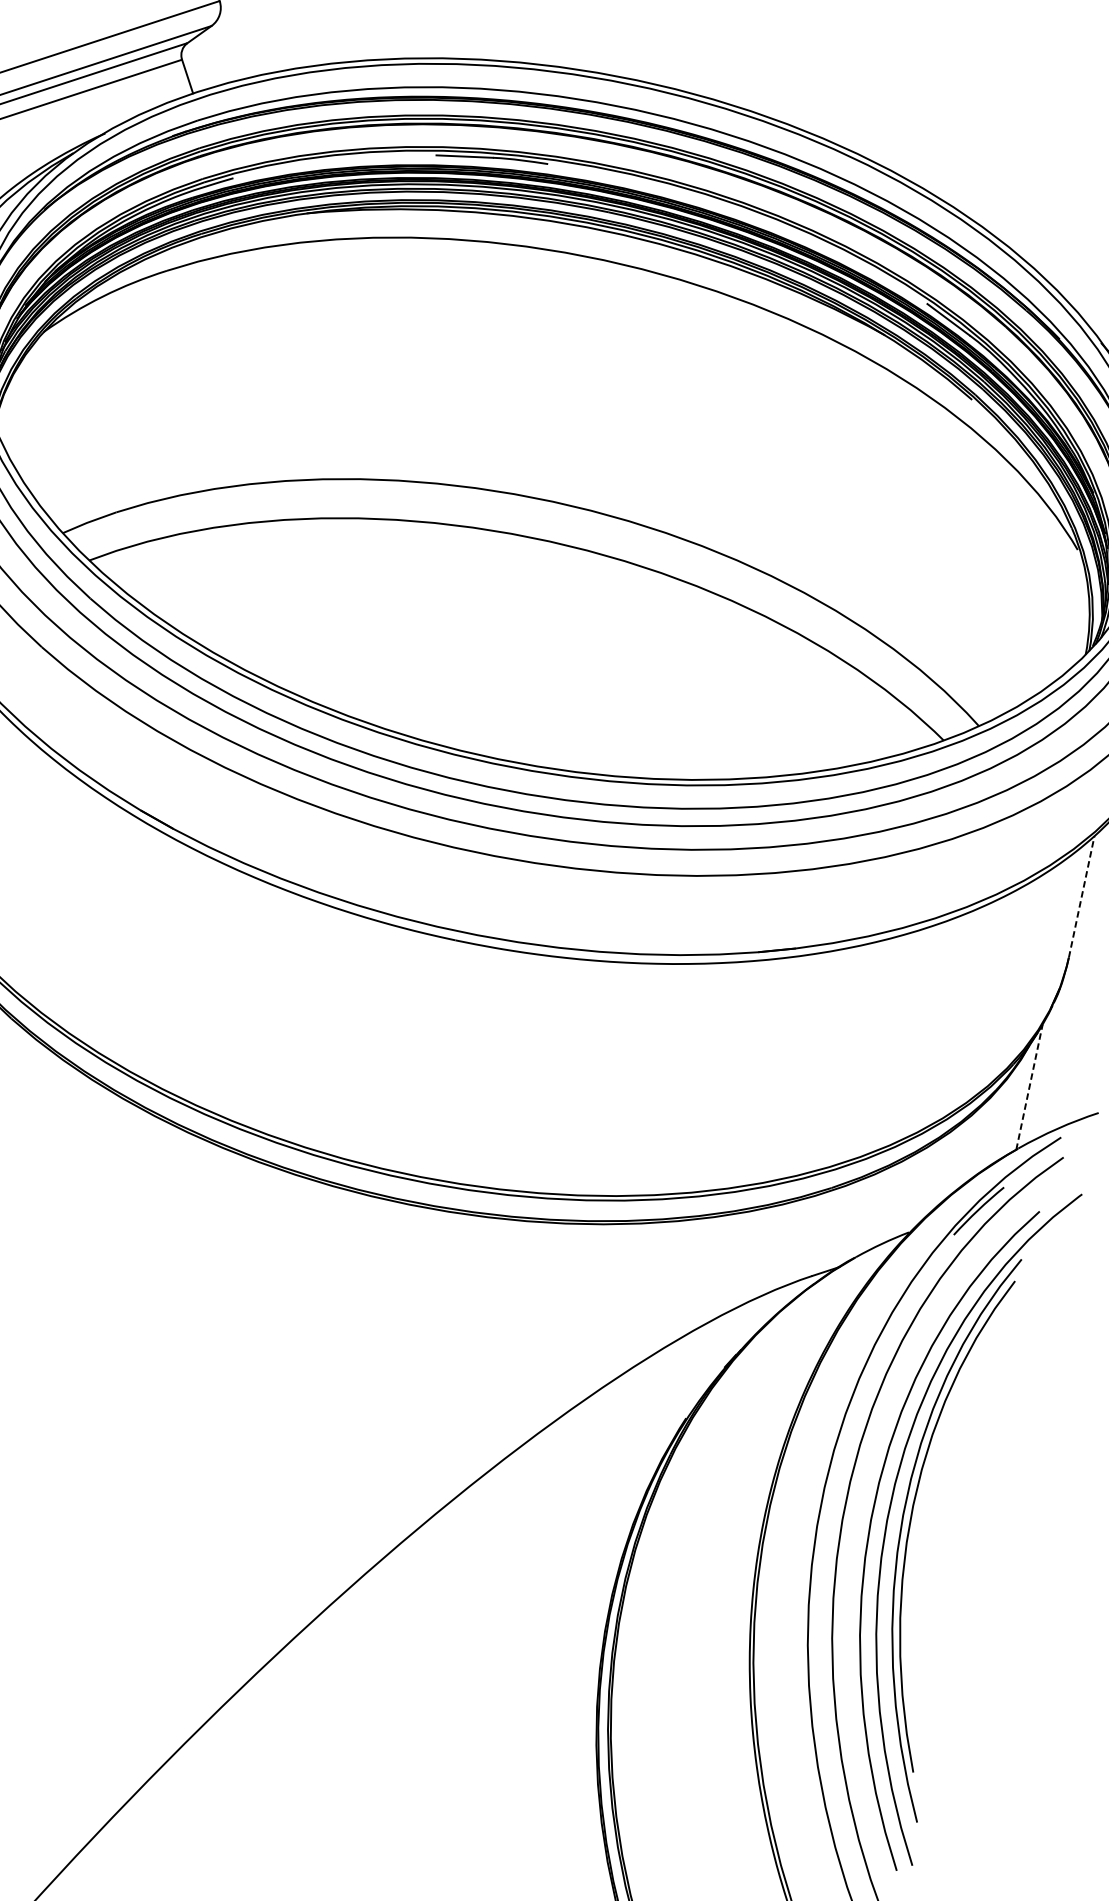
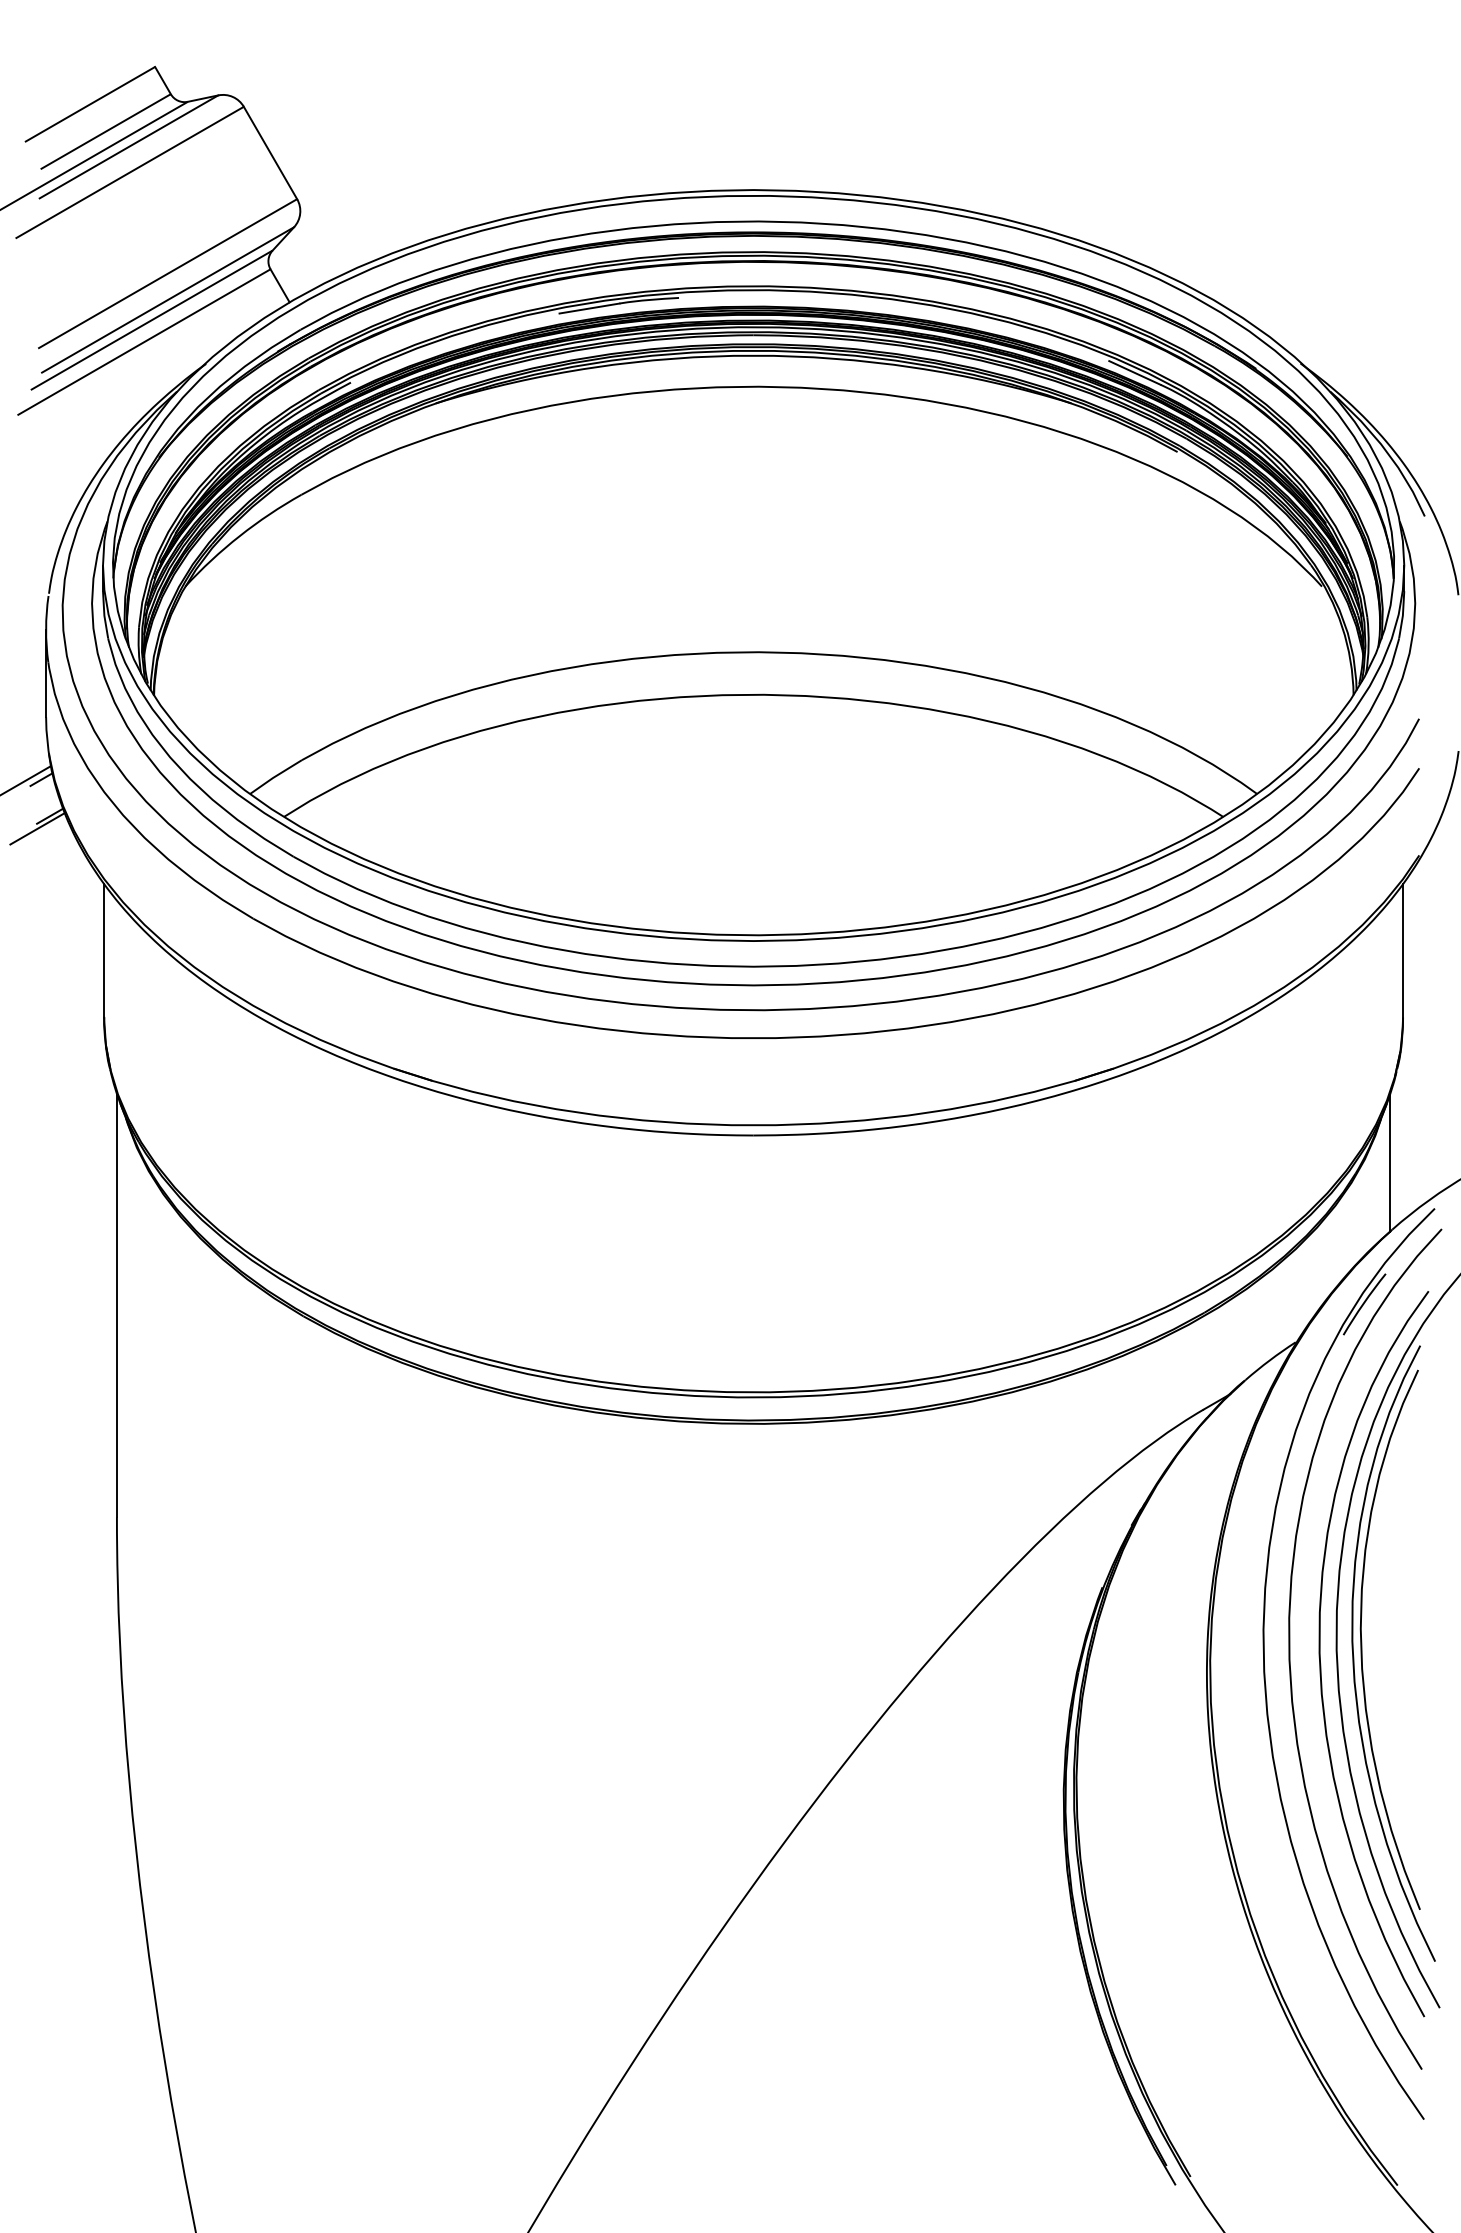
line: (1082, 896) -> (1403, 950), dashed -> solid
line: (1029, 1087) -> (1390, 1162), dashed -> solid

